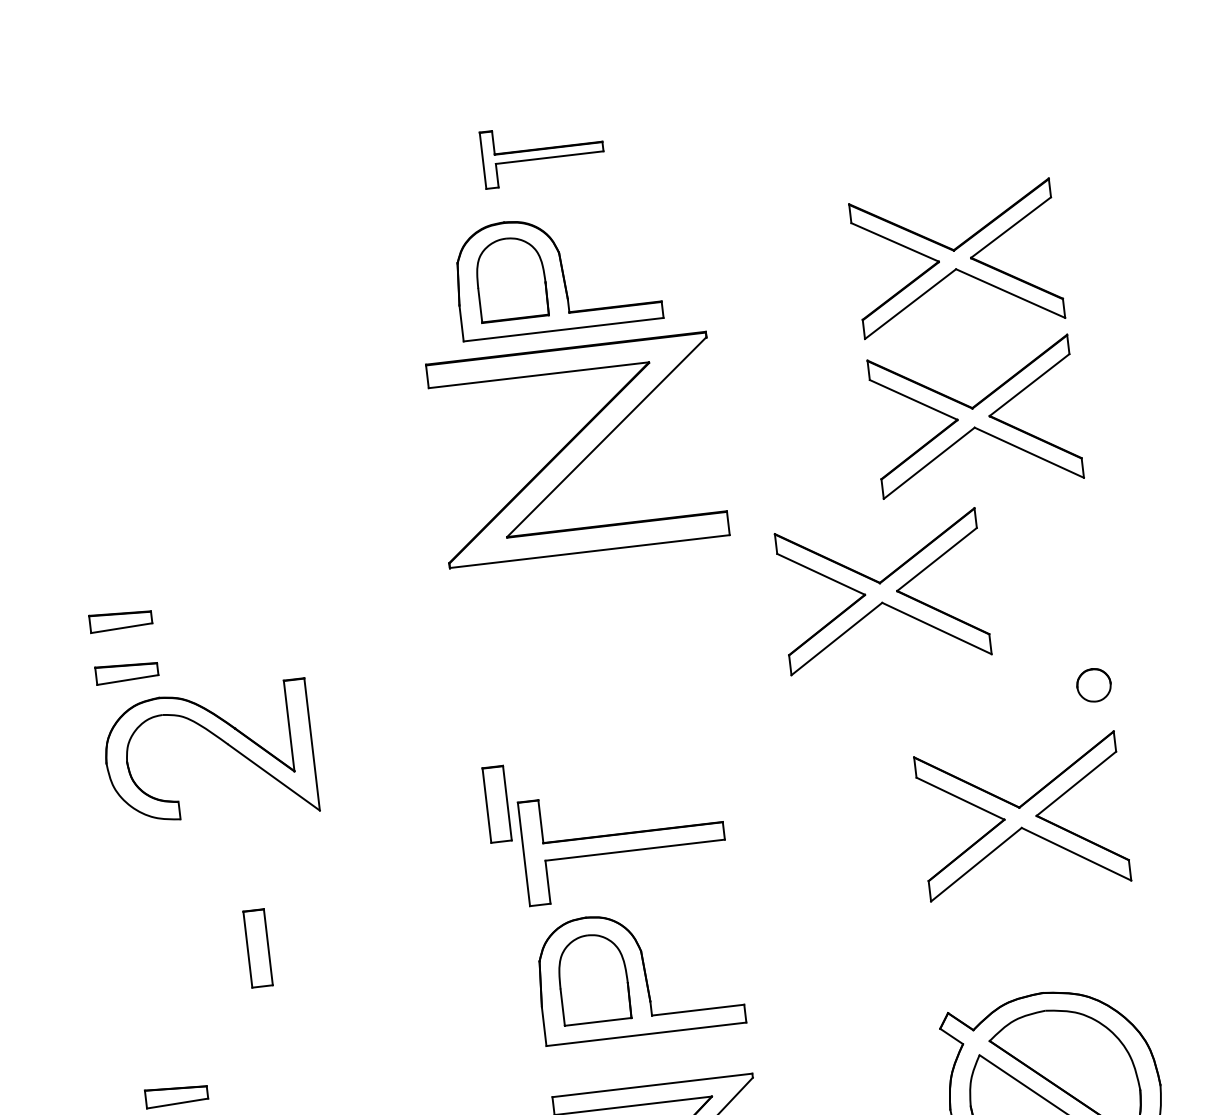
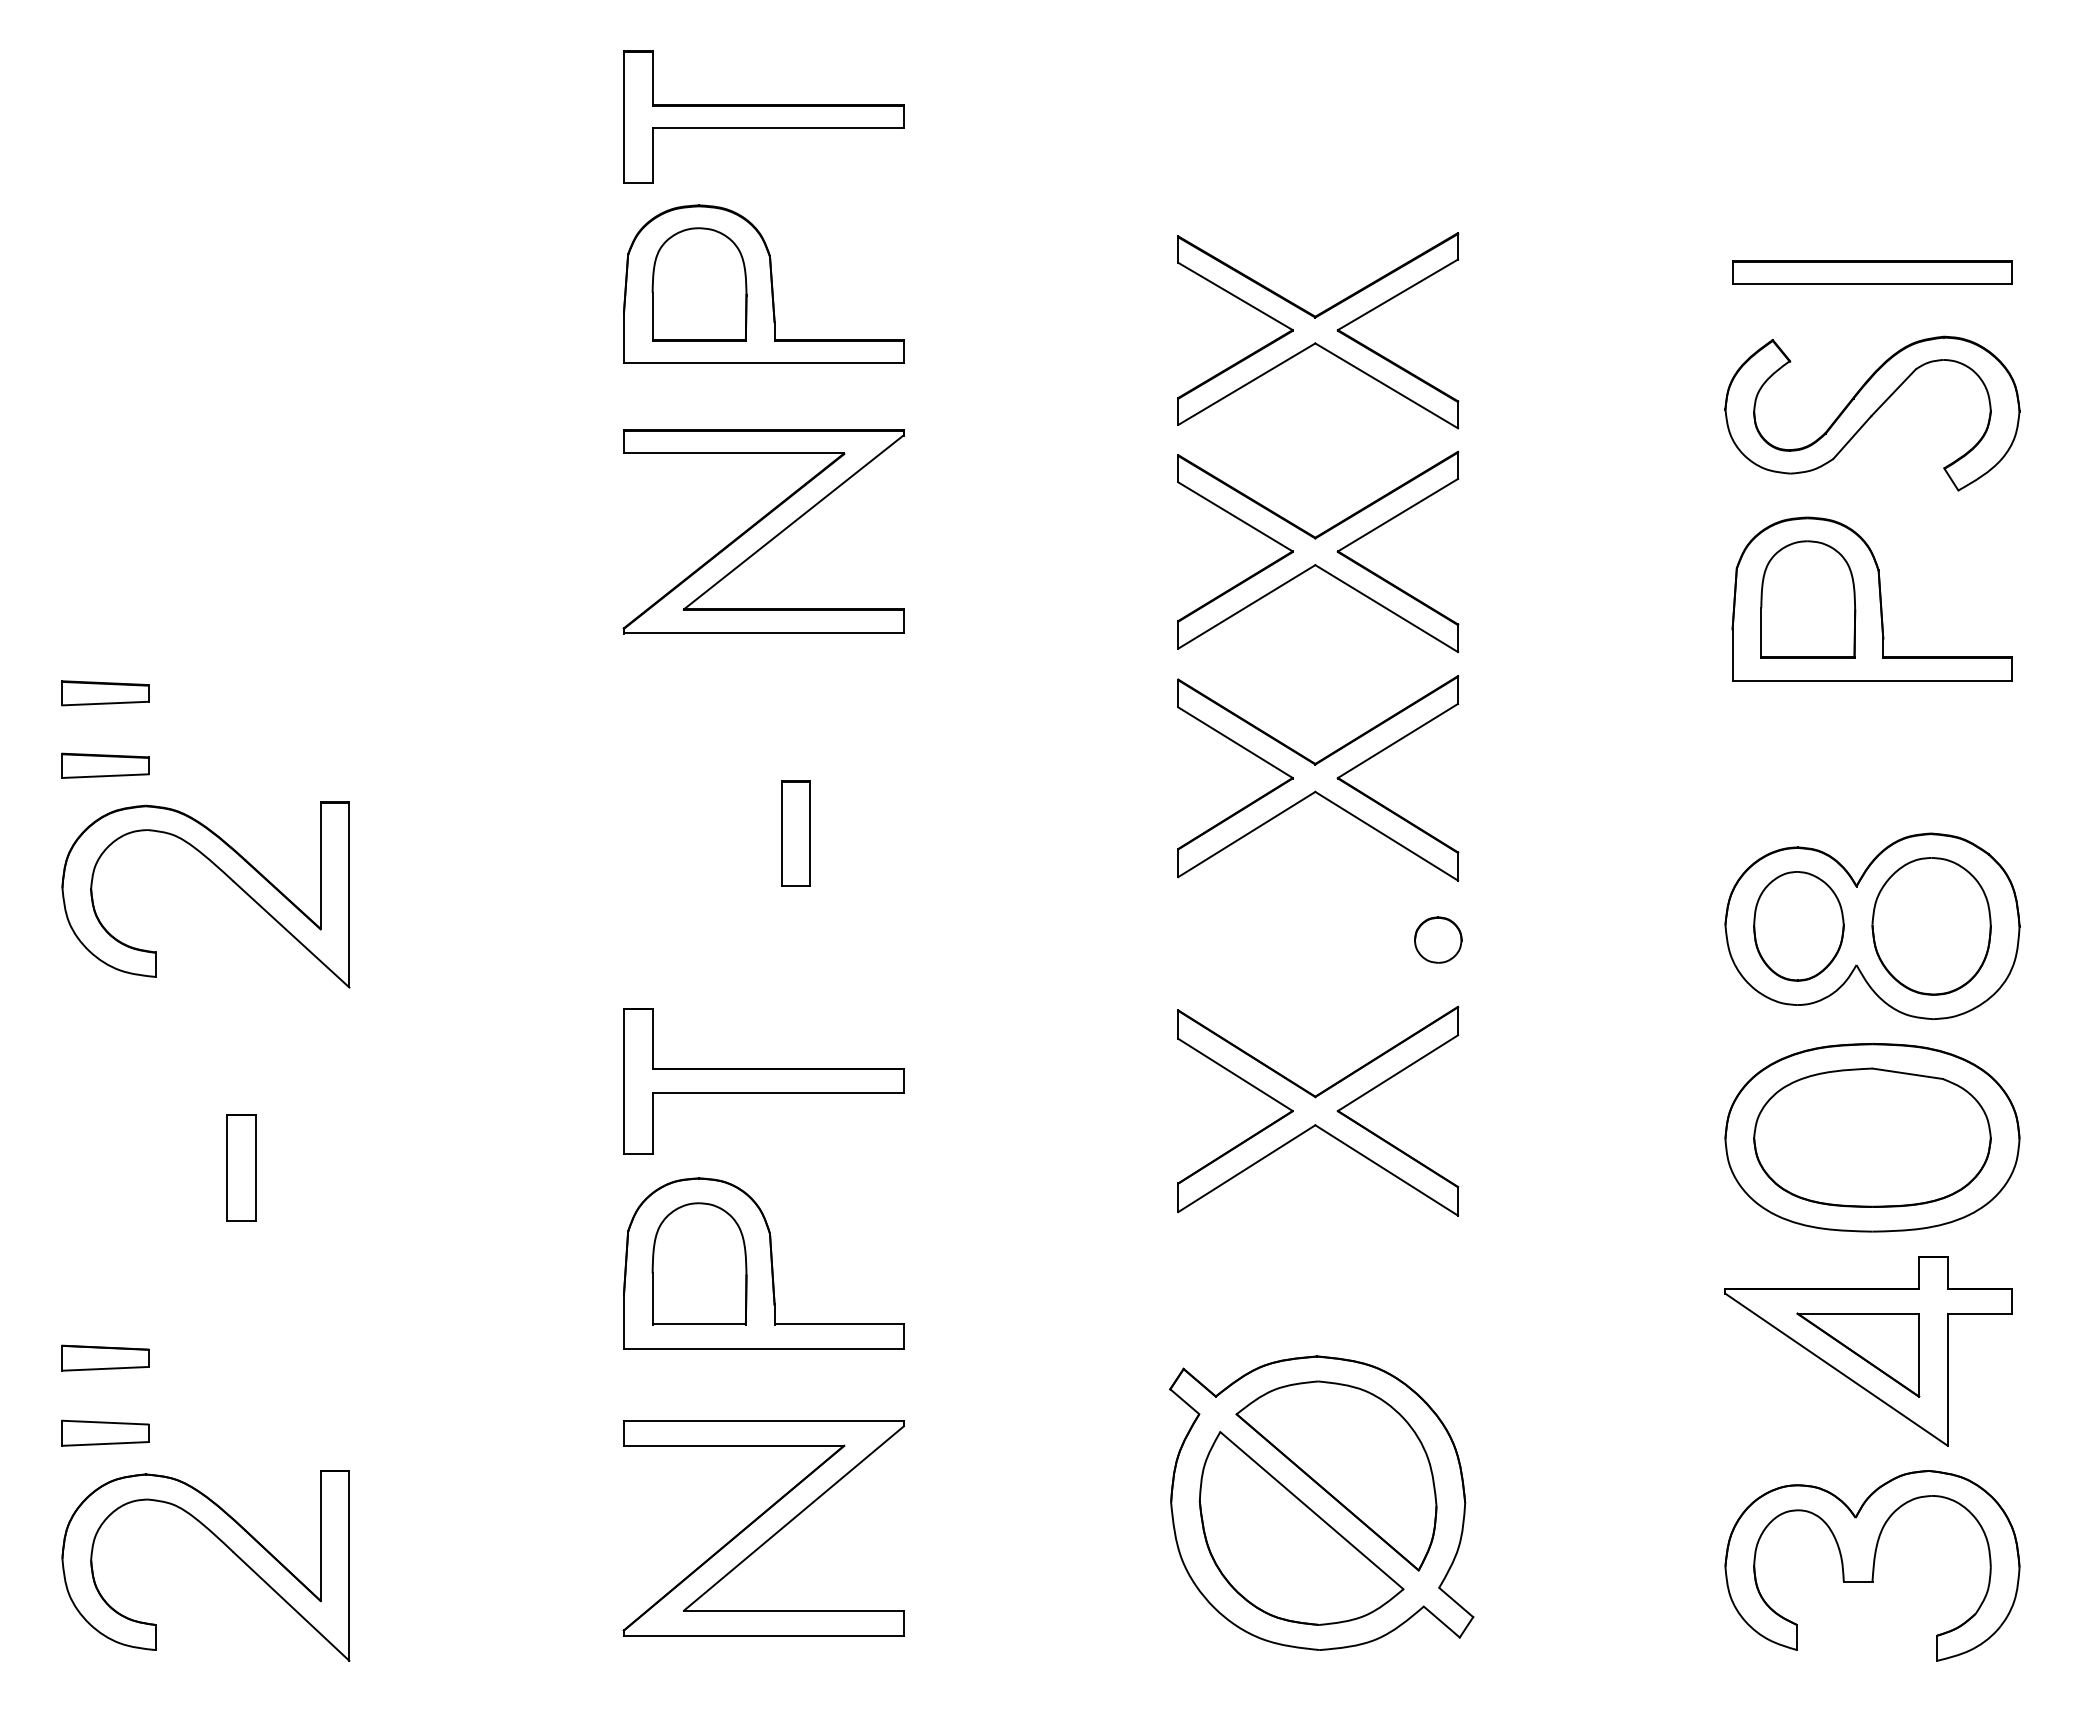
part: (542, 153) -> (763, 116), size x1.67
part: (577, 449) -> (763, 531), size x0.71
part: (883, 592) -> (1318, 778), moved
part: (496, 804) -> (795, 833), moved

